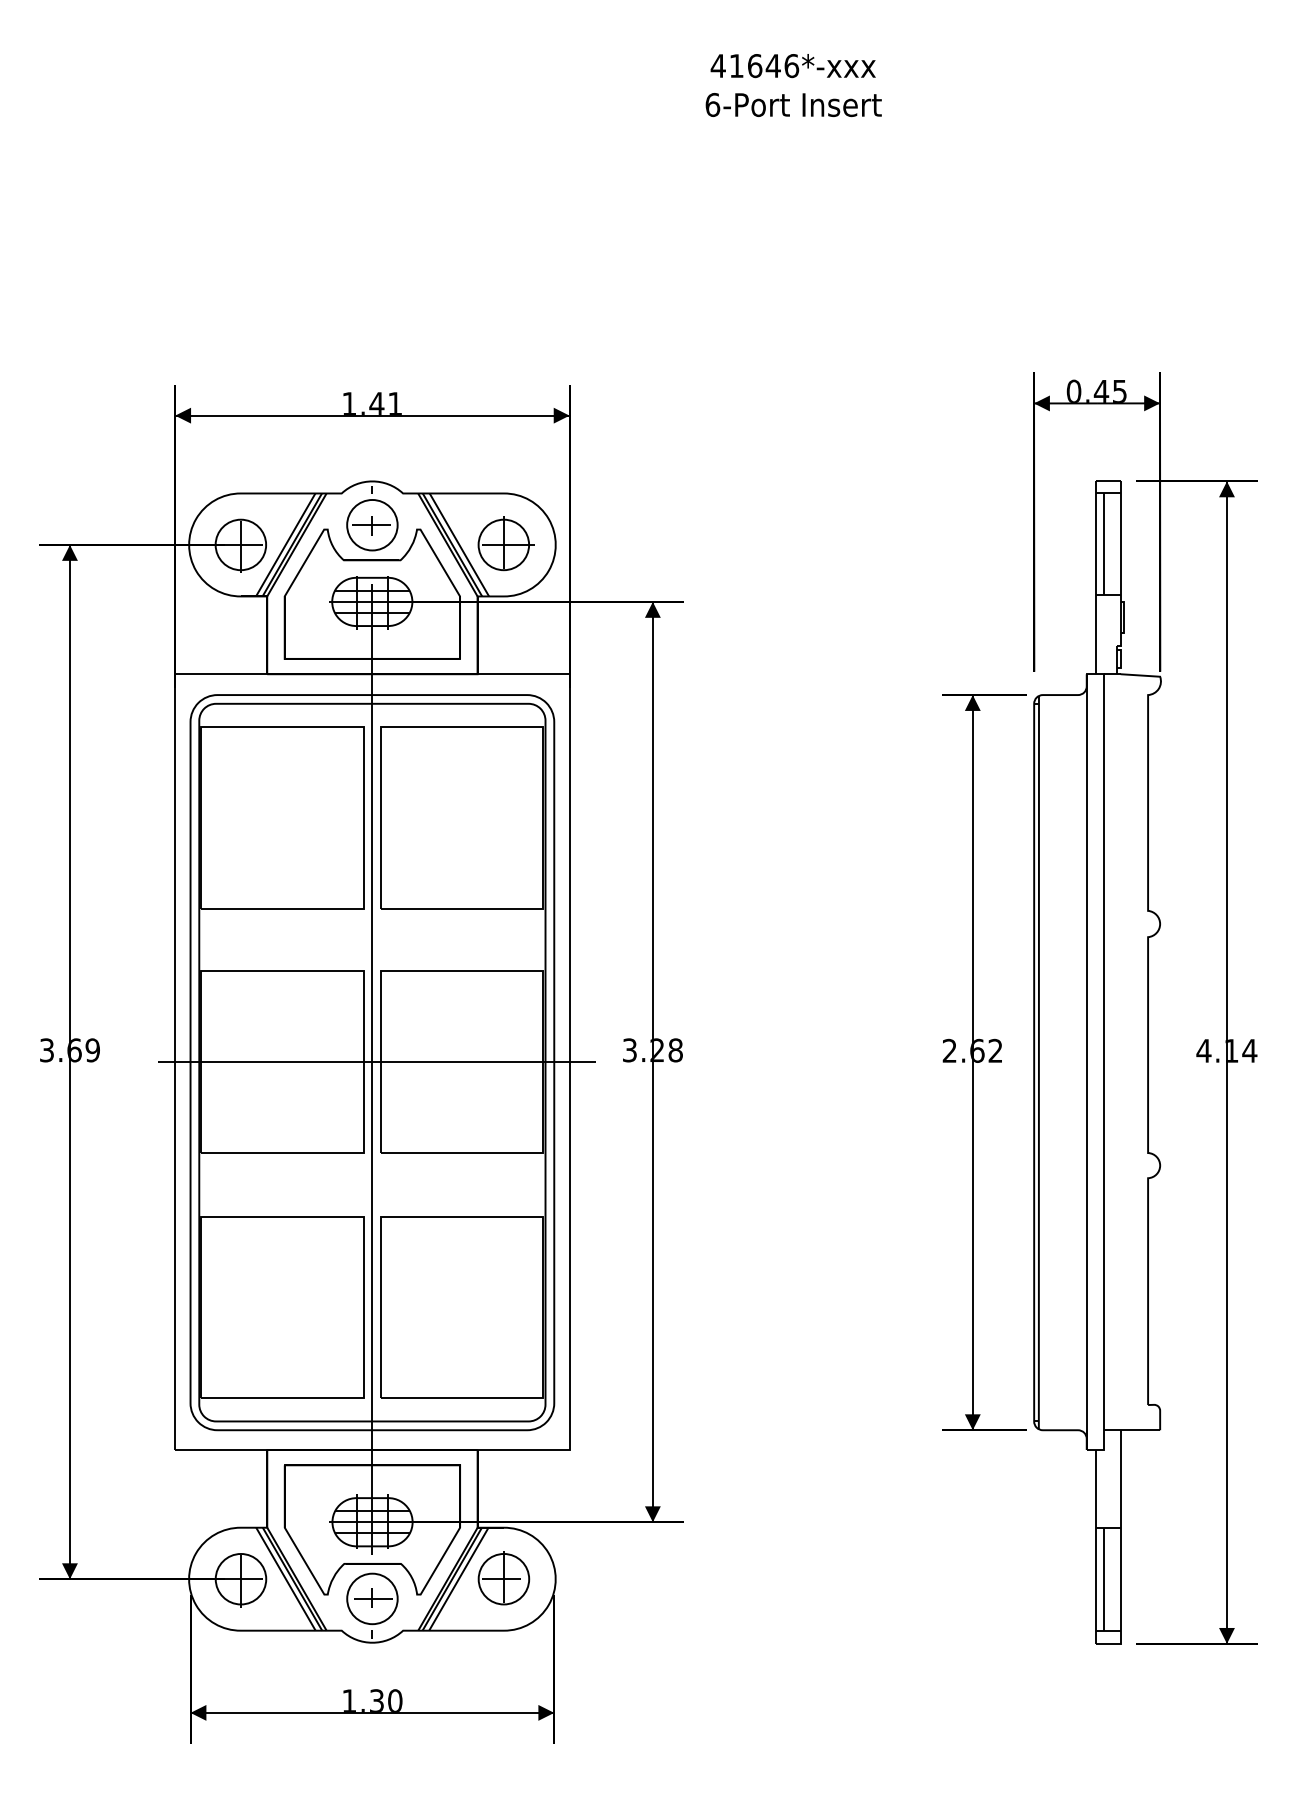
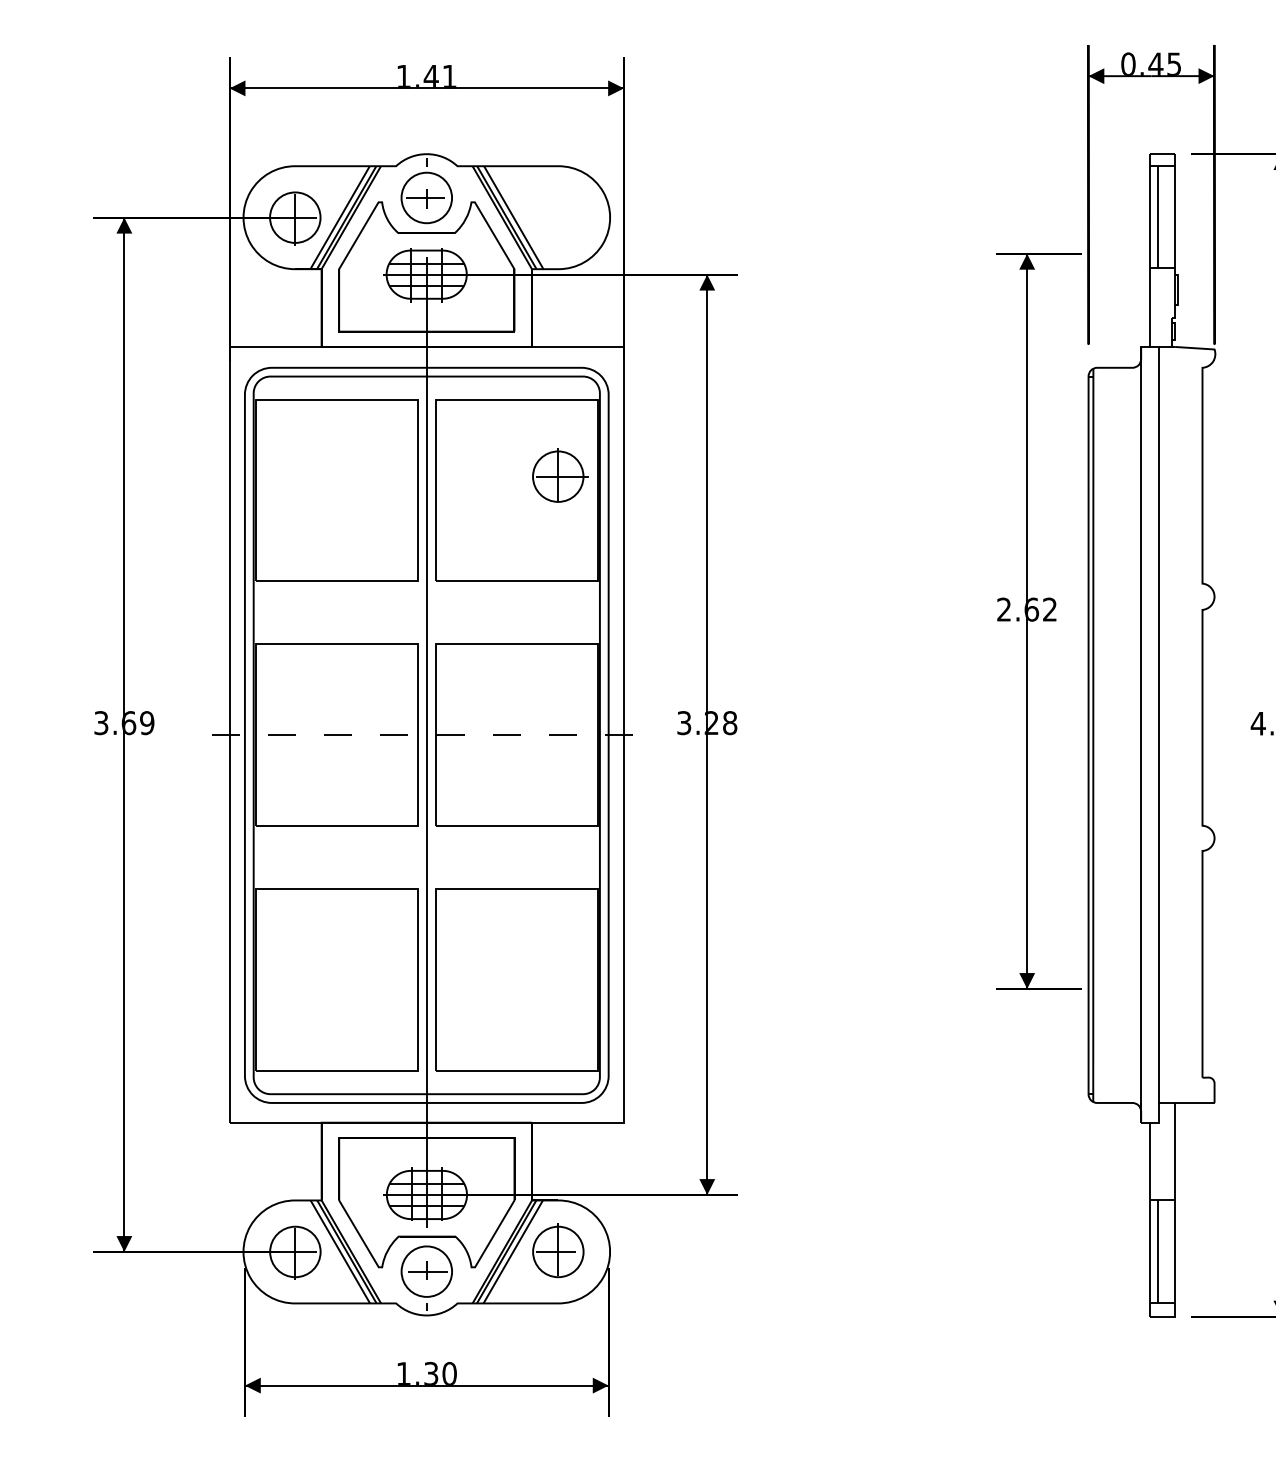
part: (505, 543) -> (559, 475), moved
line: (377, 1062) -> (431, 735), solid -> dashed
part: (984, 1062) -> (1038, 621), moved

